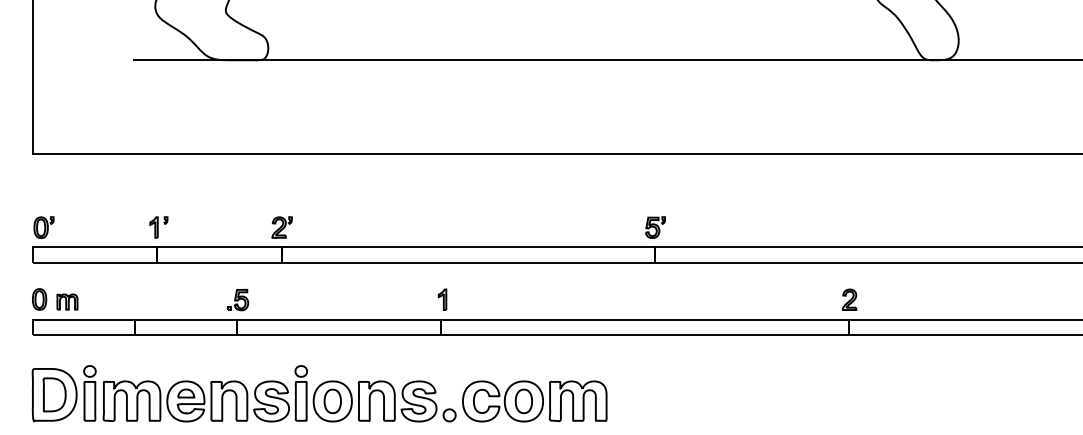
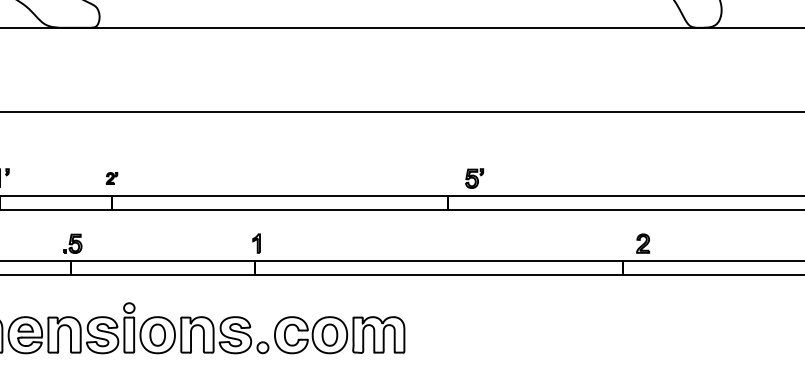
part: (281, 227) -> (111, 178), size x0.6
part: (655, 227) -> (474, 178), moved
part: (849, 299) -> (643, 243), moved

